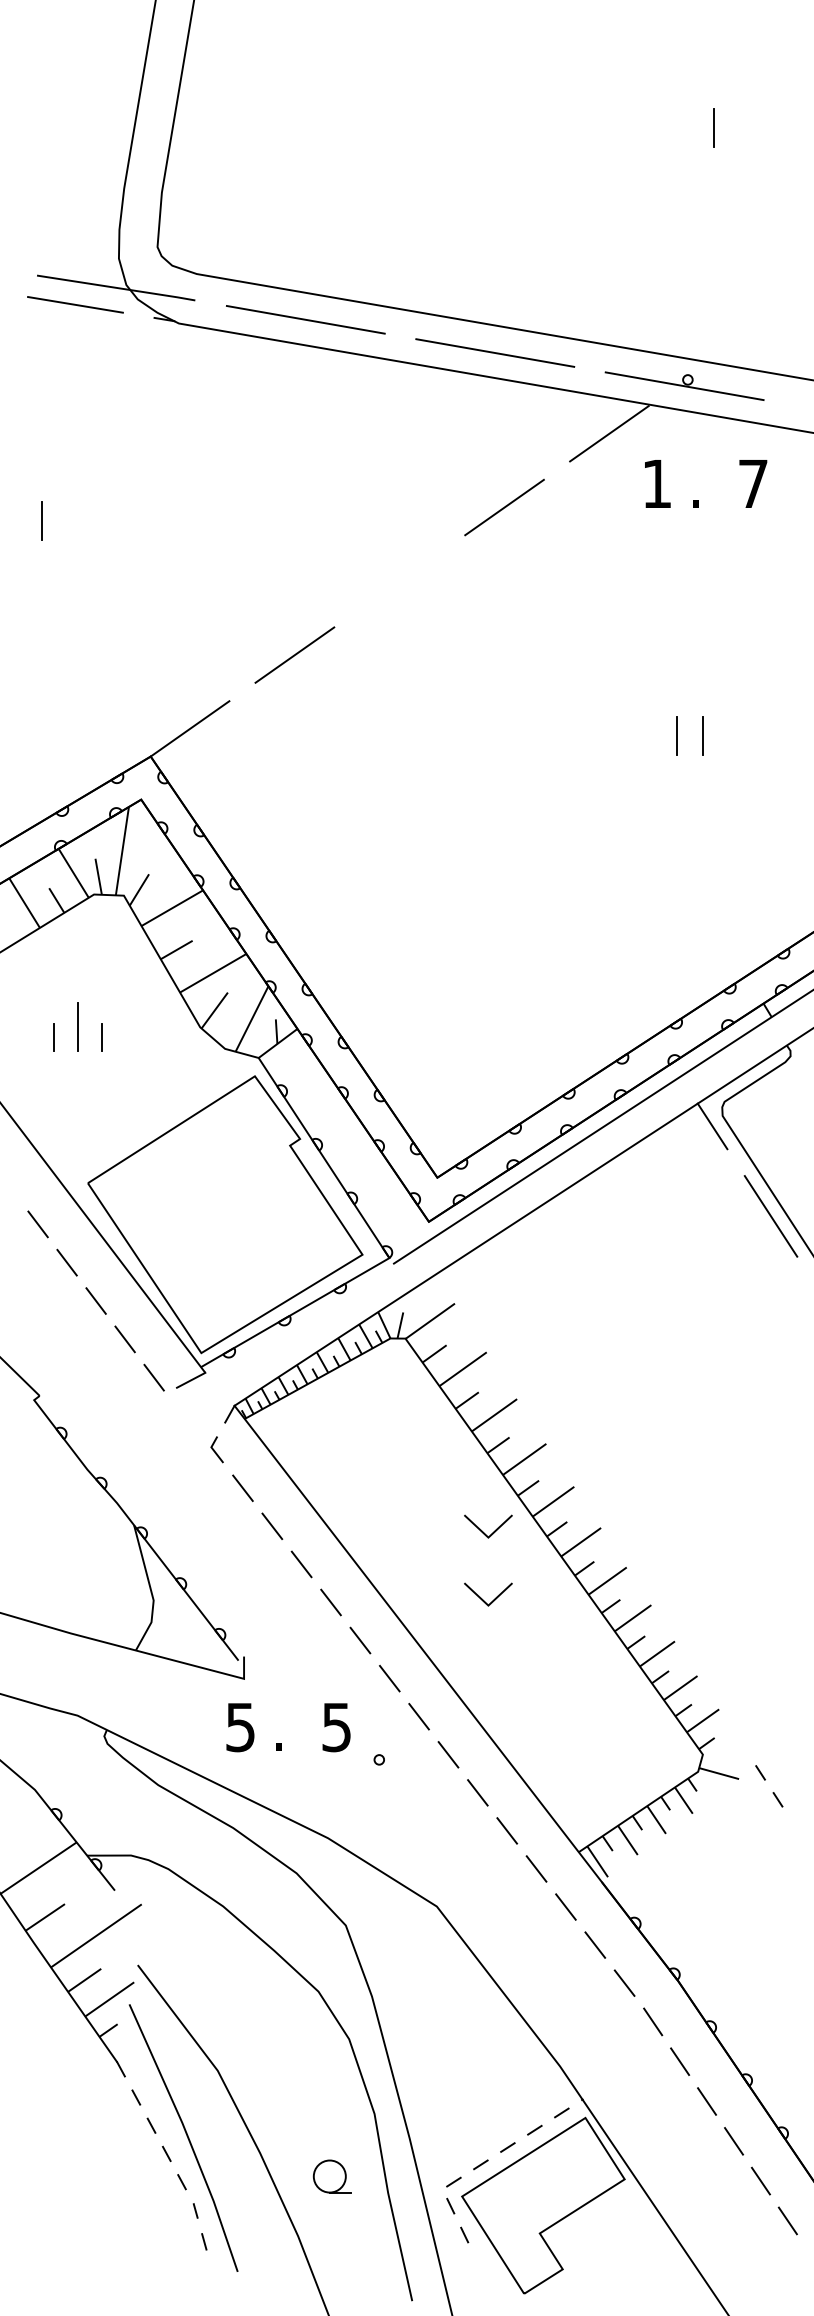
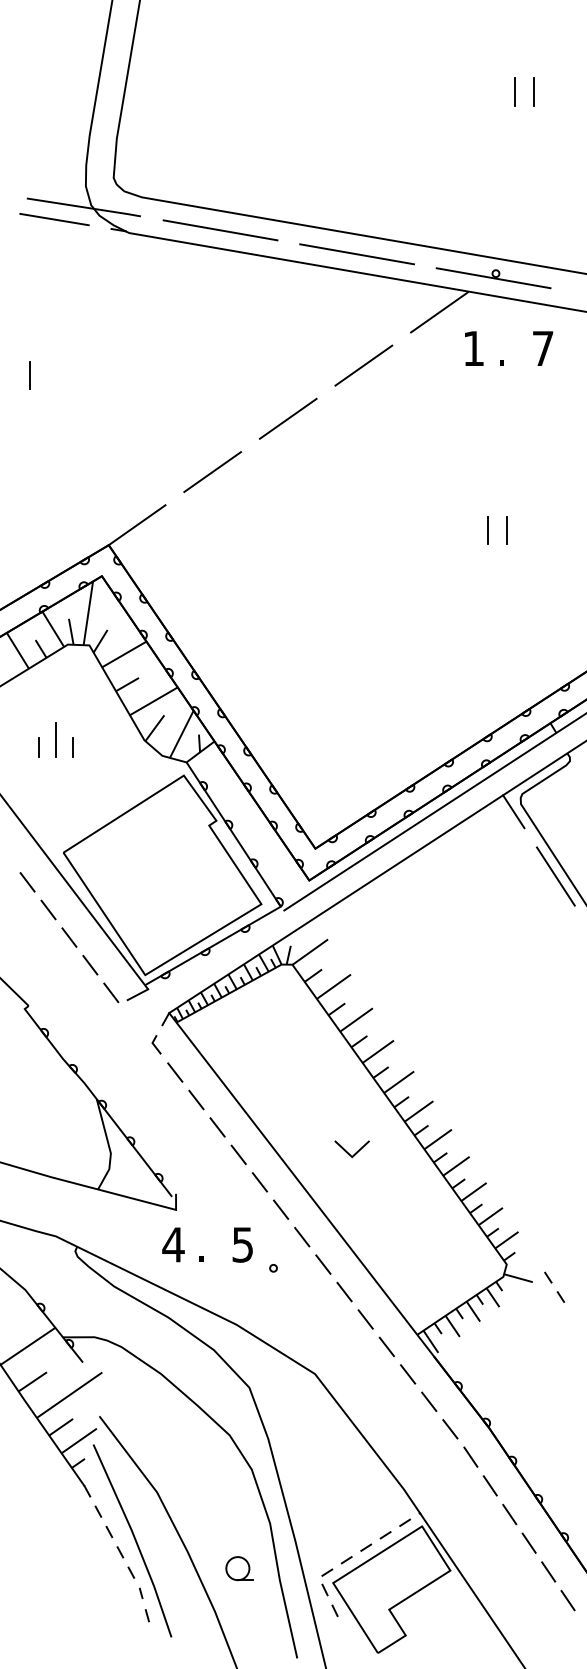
line: (739, 127) -> (533, 91), added
line: (398, 580) -> (287, 418), added
line: (483, 1531) -> (348, 1103), removed
text: (240, 1726) -> (173, 1244), 5 -> 4

